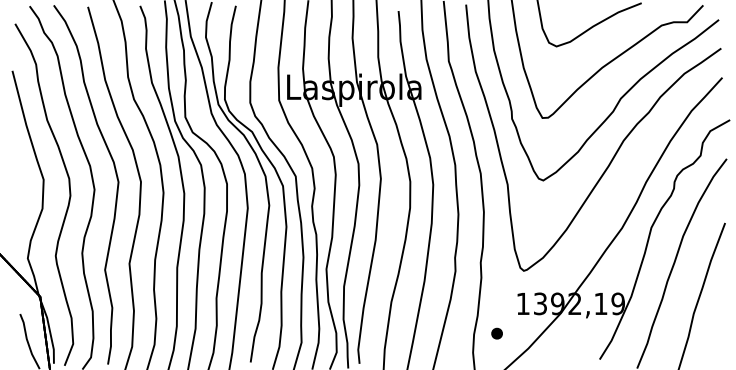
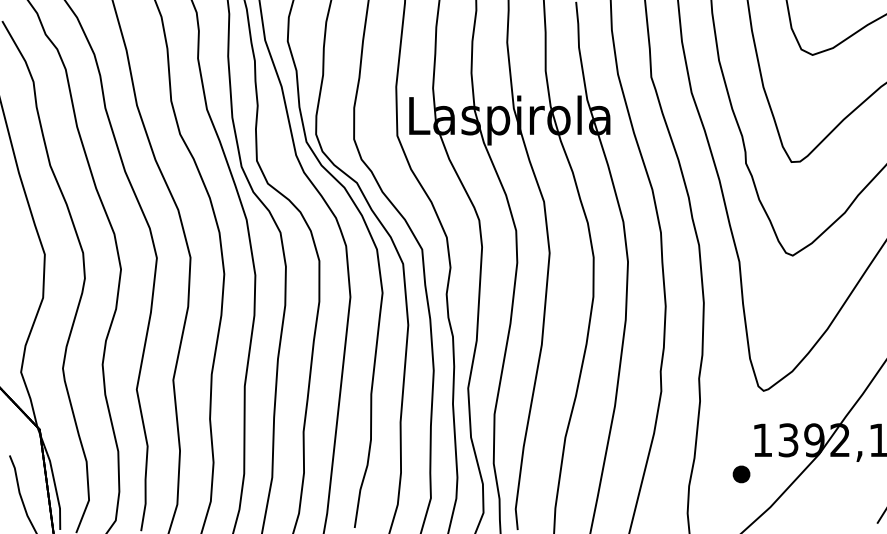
part: (496, 333) -> (740, 474), moved

